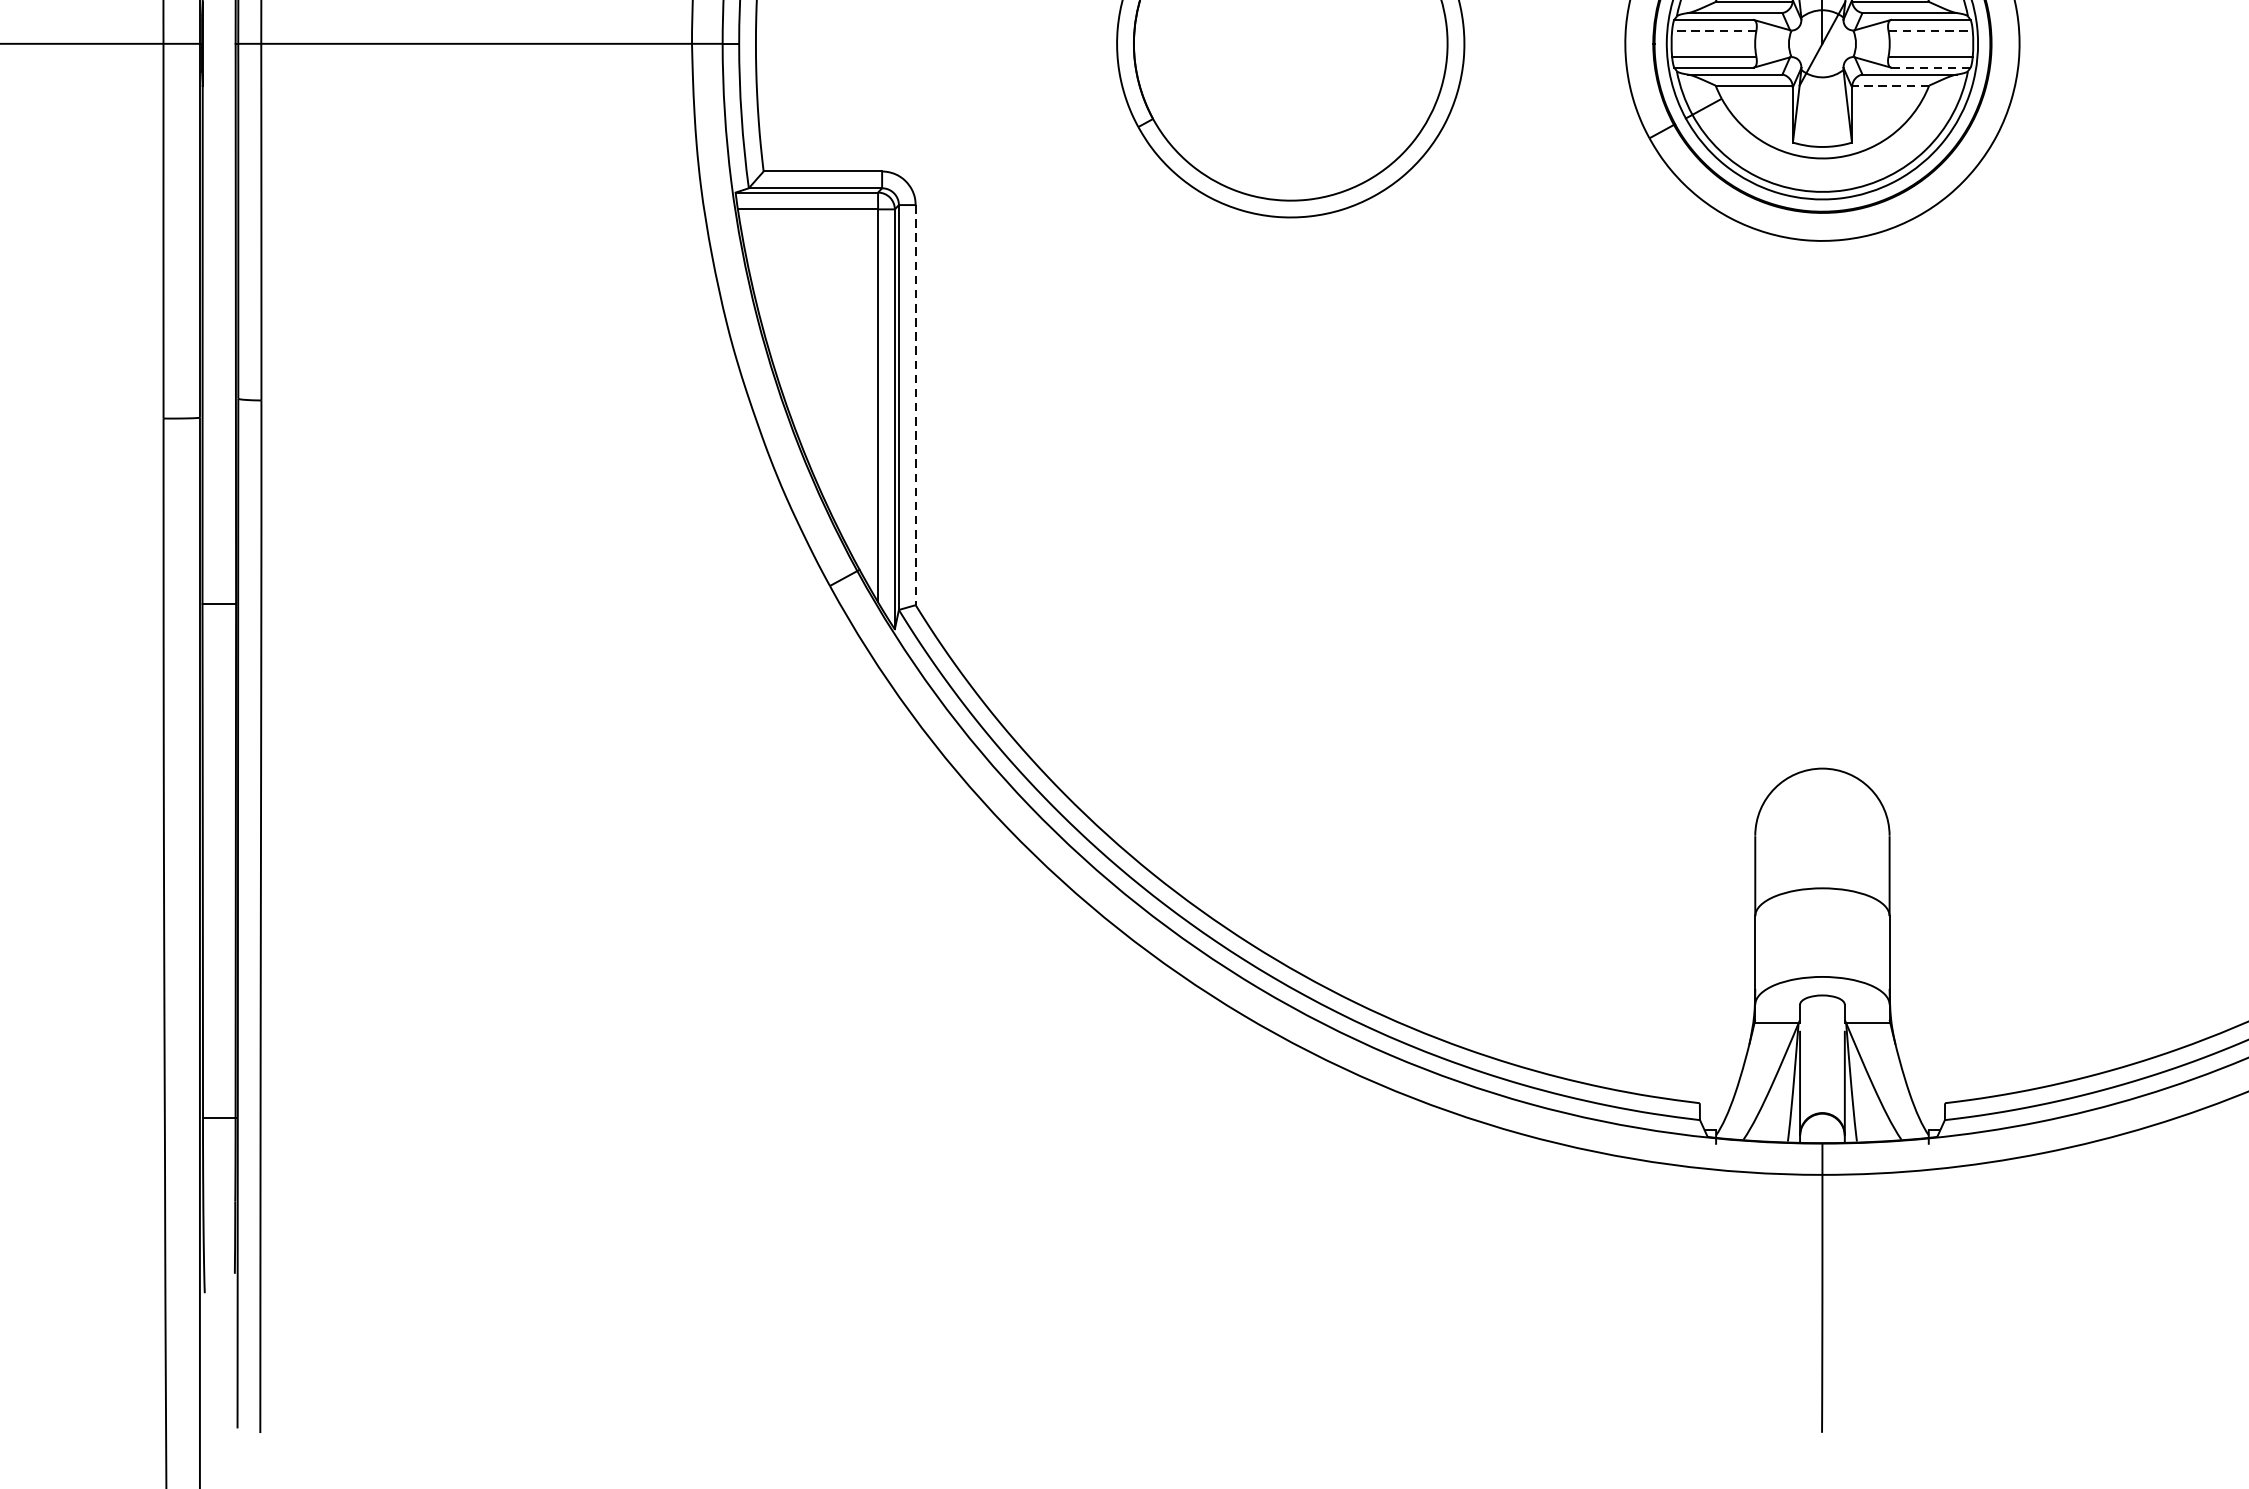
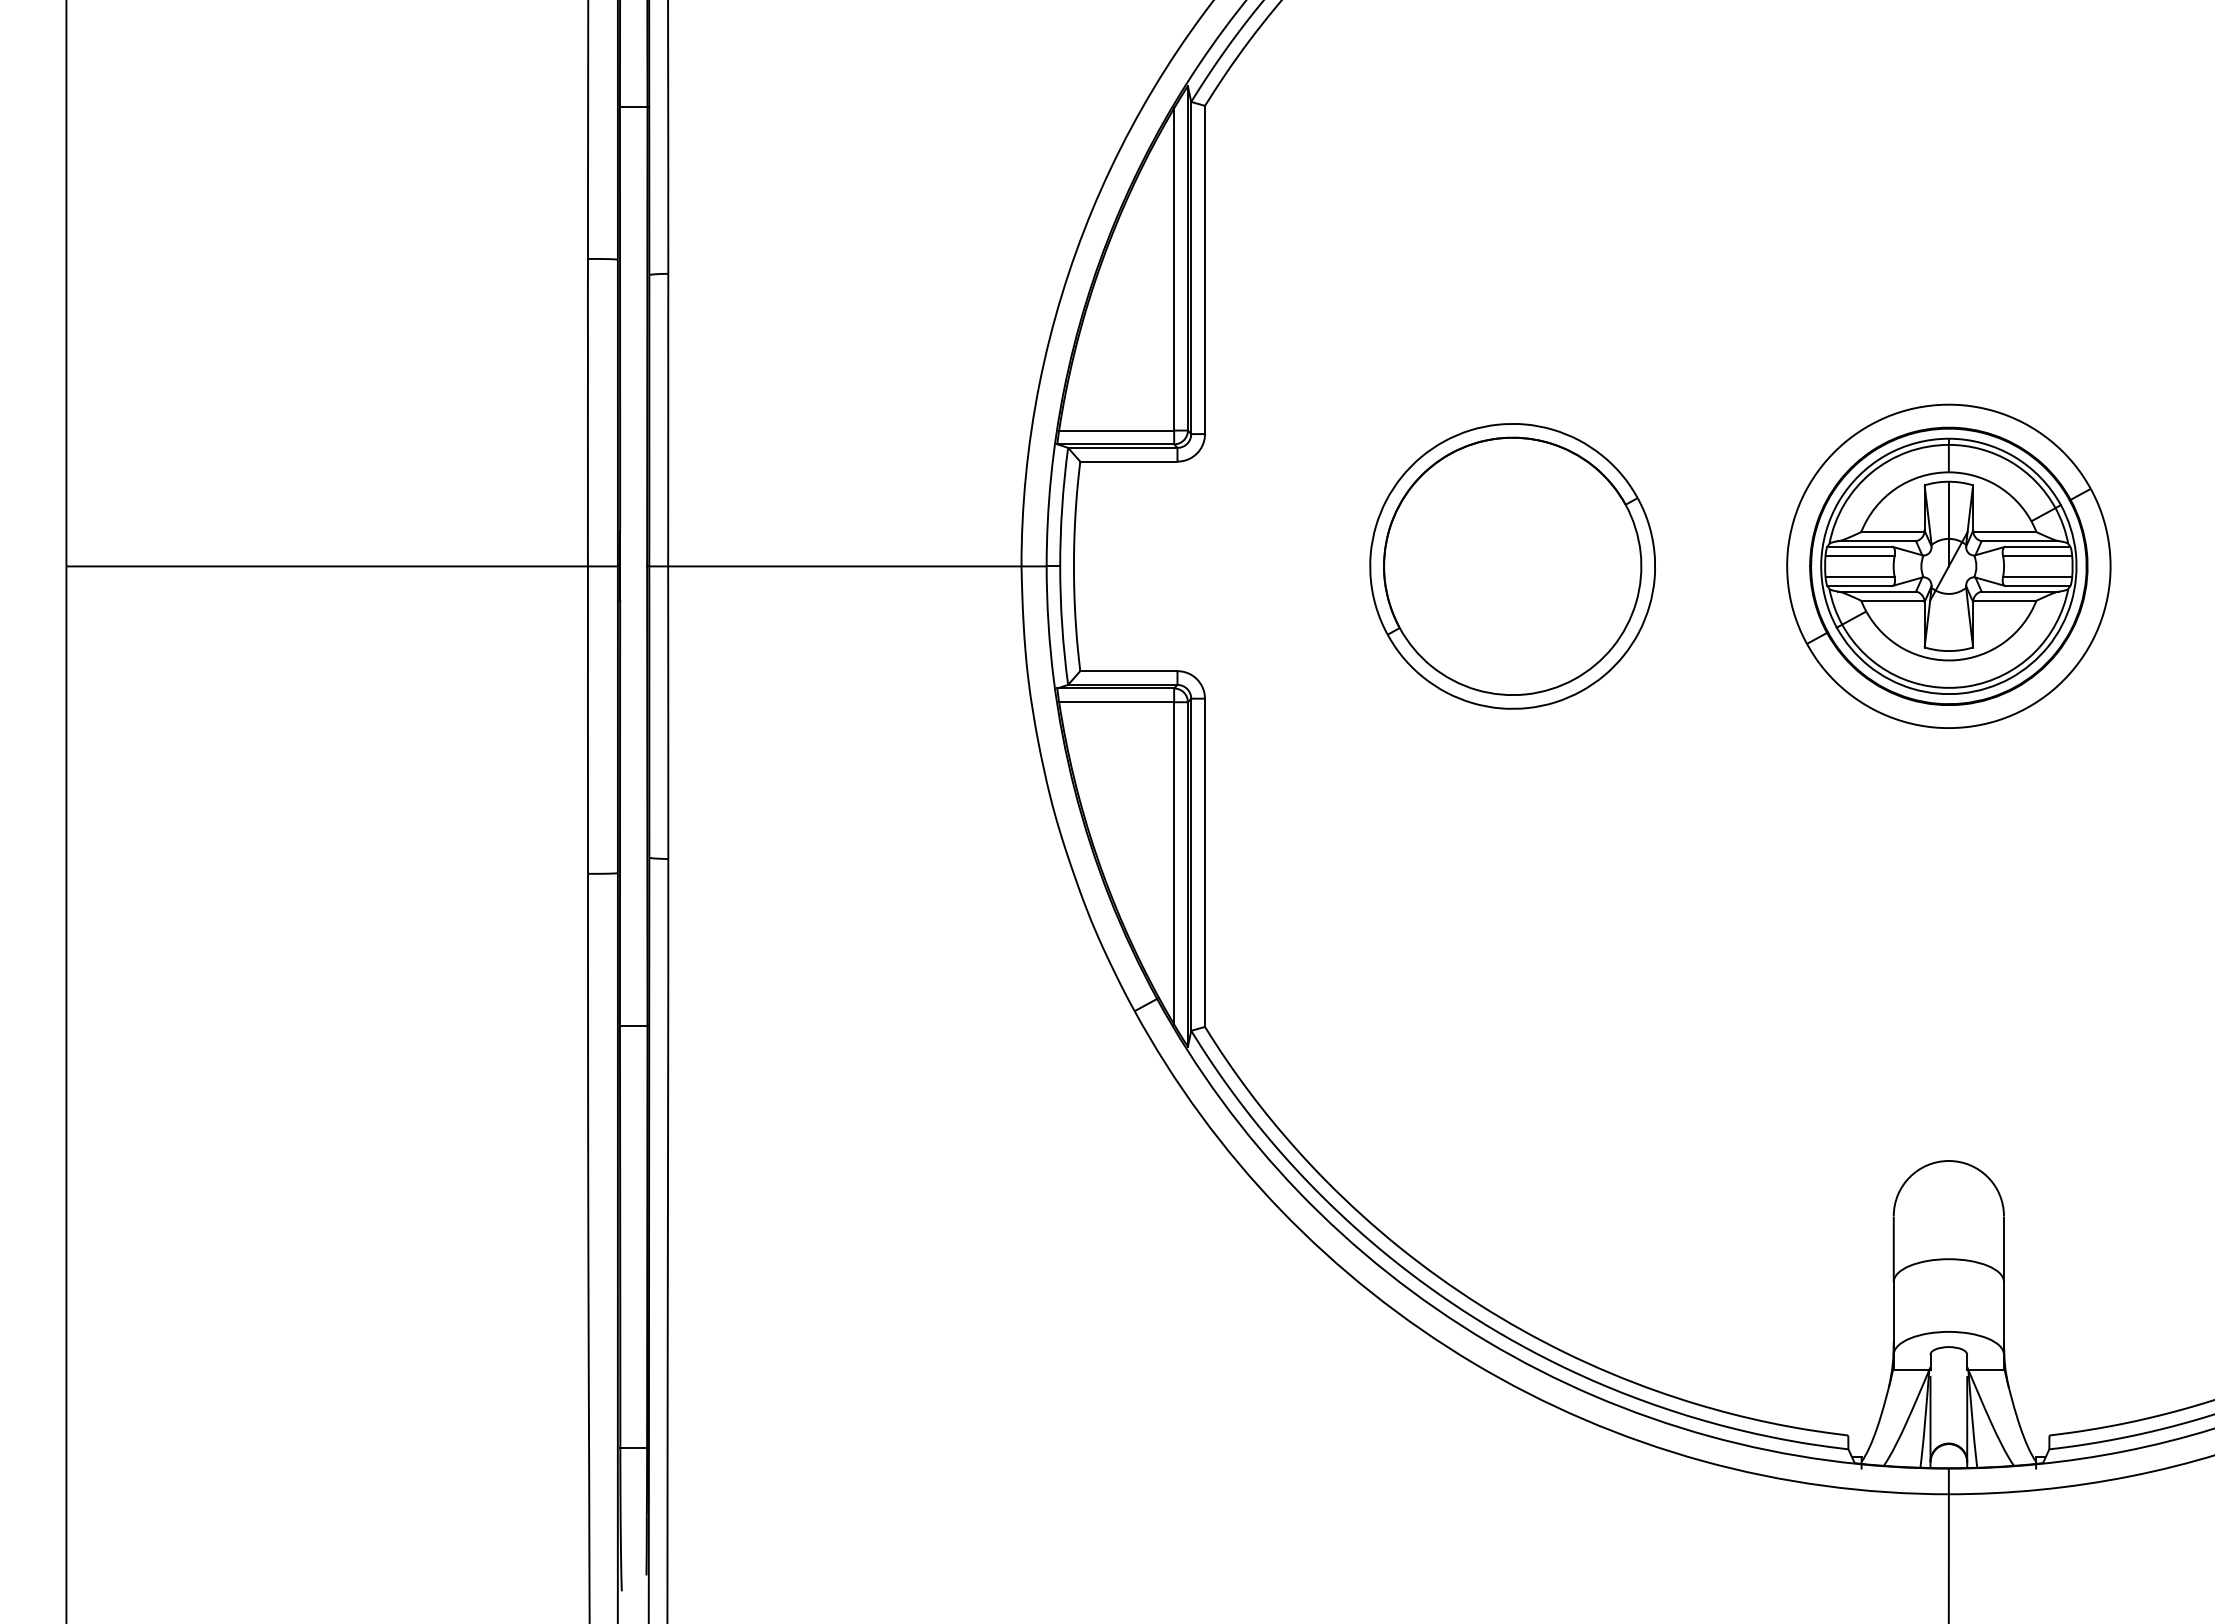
line: (1714, 30) -> (1860, 555), dashed -> solid
line: (1930, 30) -> (2037, 555), dashed -> solid
line: (1930, 67) -> (2037, 585), dashed -> solid
line: (1890, 85) -> (2004, 600), dashed -> solid
line: (916, 405) -> (1205, 863), dashed -> solid

